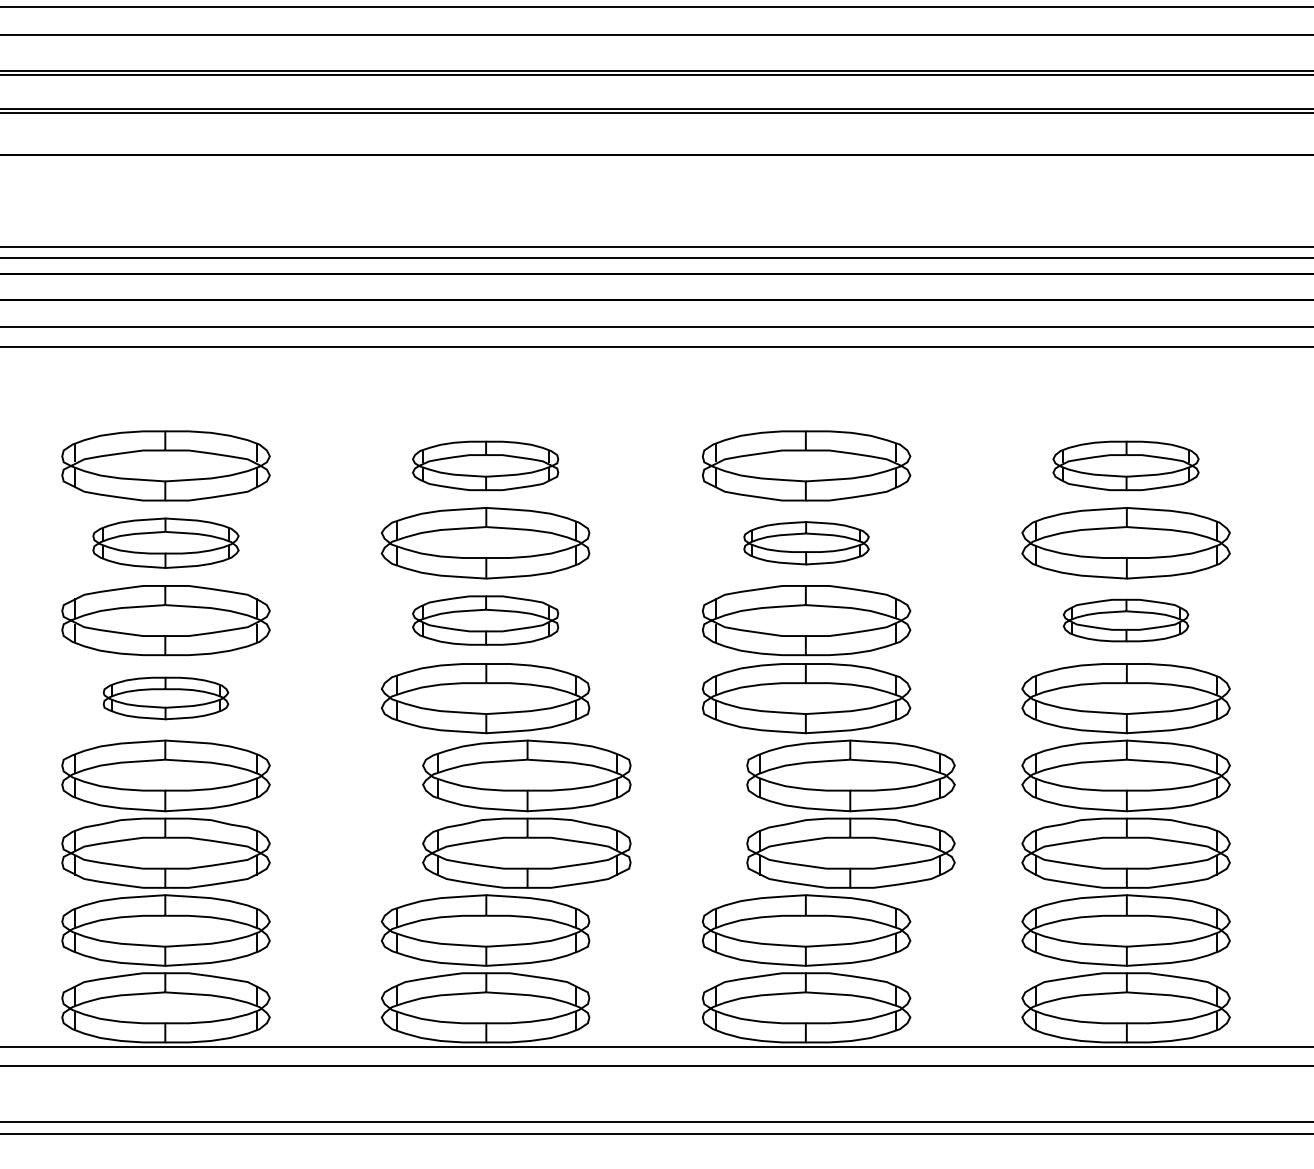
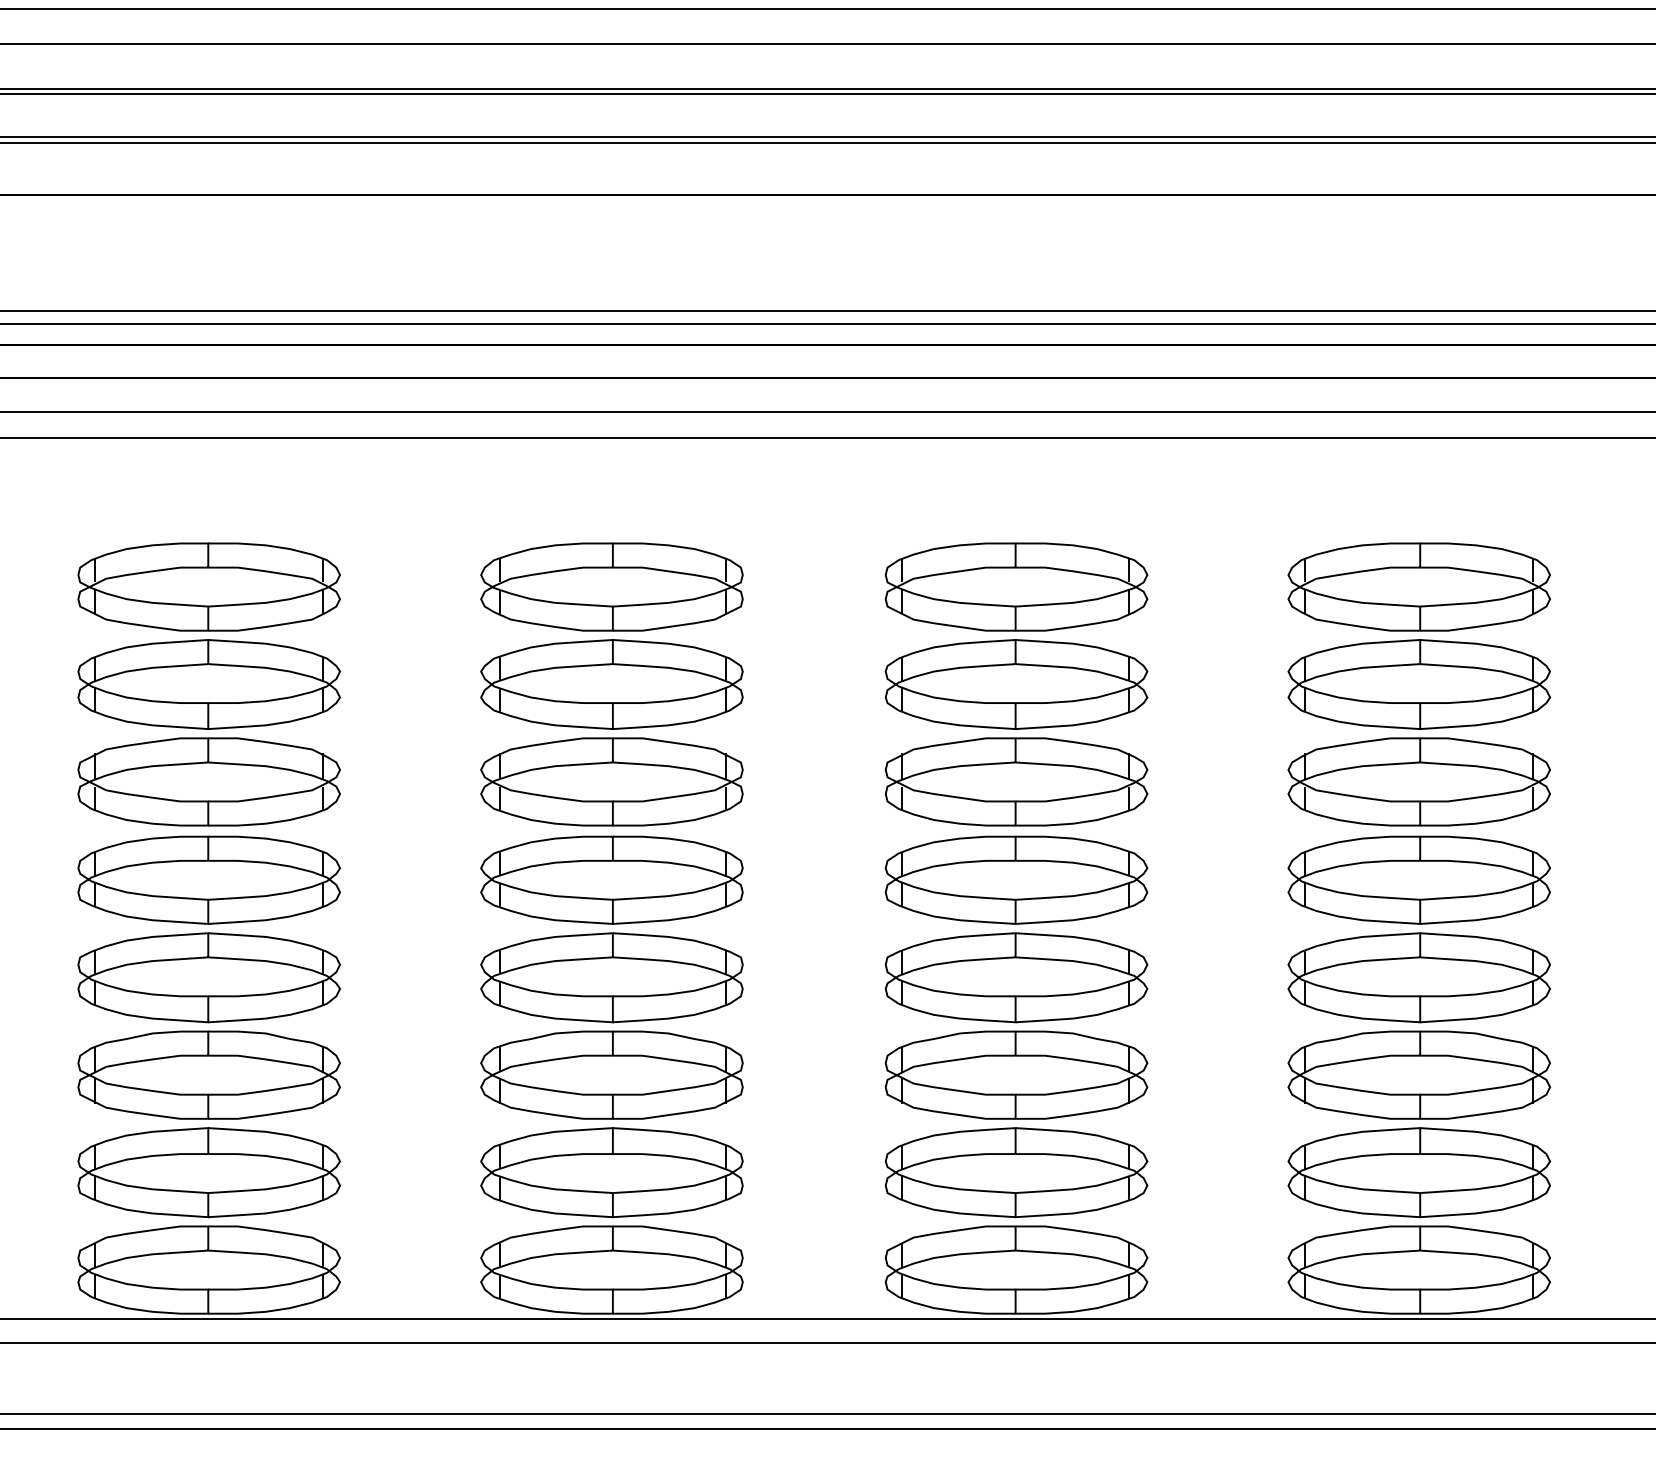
part: (485, 465) -> (611, 586), size x1.43
part: (1125, 465) -> (1418, 586), size x1.43
part: (165, 543) -> (208, 684), size x1.43
part: (806, 543) -> (1016, 684), size x1.67
part: (485, 620) -> (611, 781), size x1.43
part: (1125, 620) -> (1418, 781), size x1.67
part: (165, 697) -> (208, 879), size x1.67
part: (526, 813) -> (611, 1025), moved
part: (850, 813) -> (1016, 1025), moved

